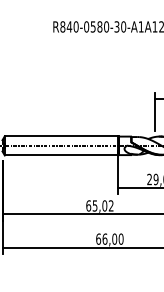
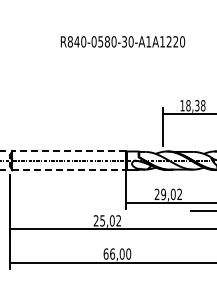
line: (61, 136) -> (69, 151), solid -> dashed
line: (61, 155) -> (69, 170), solid -> dashed
text: (87, 205) -> (95, 220), 65,02 -> 25,02

